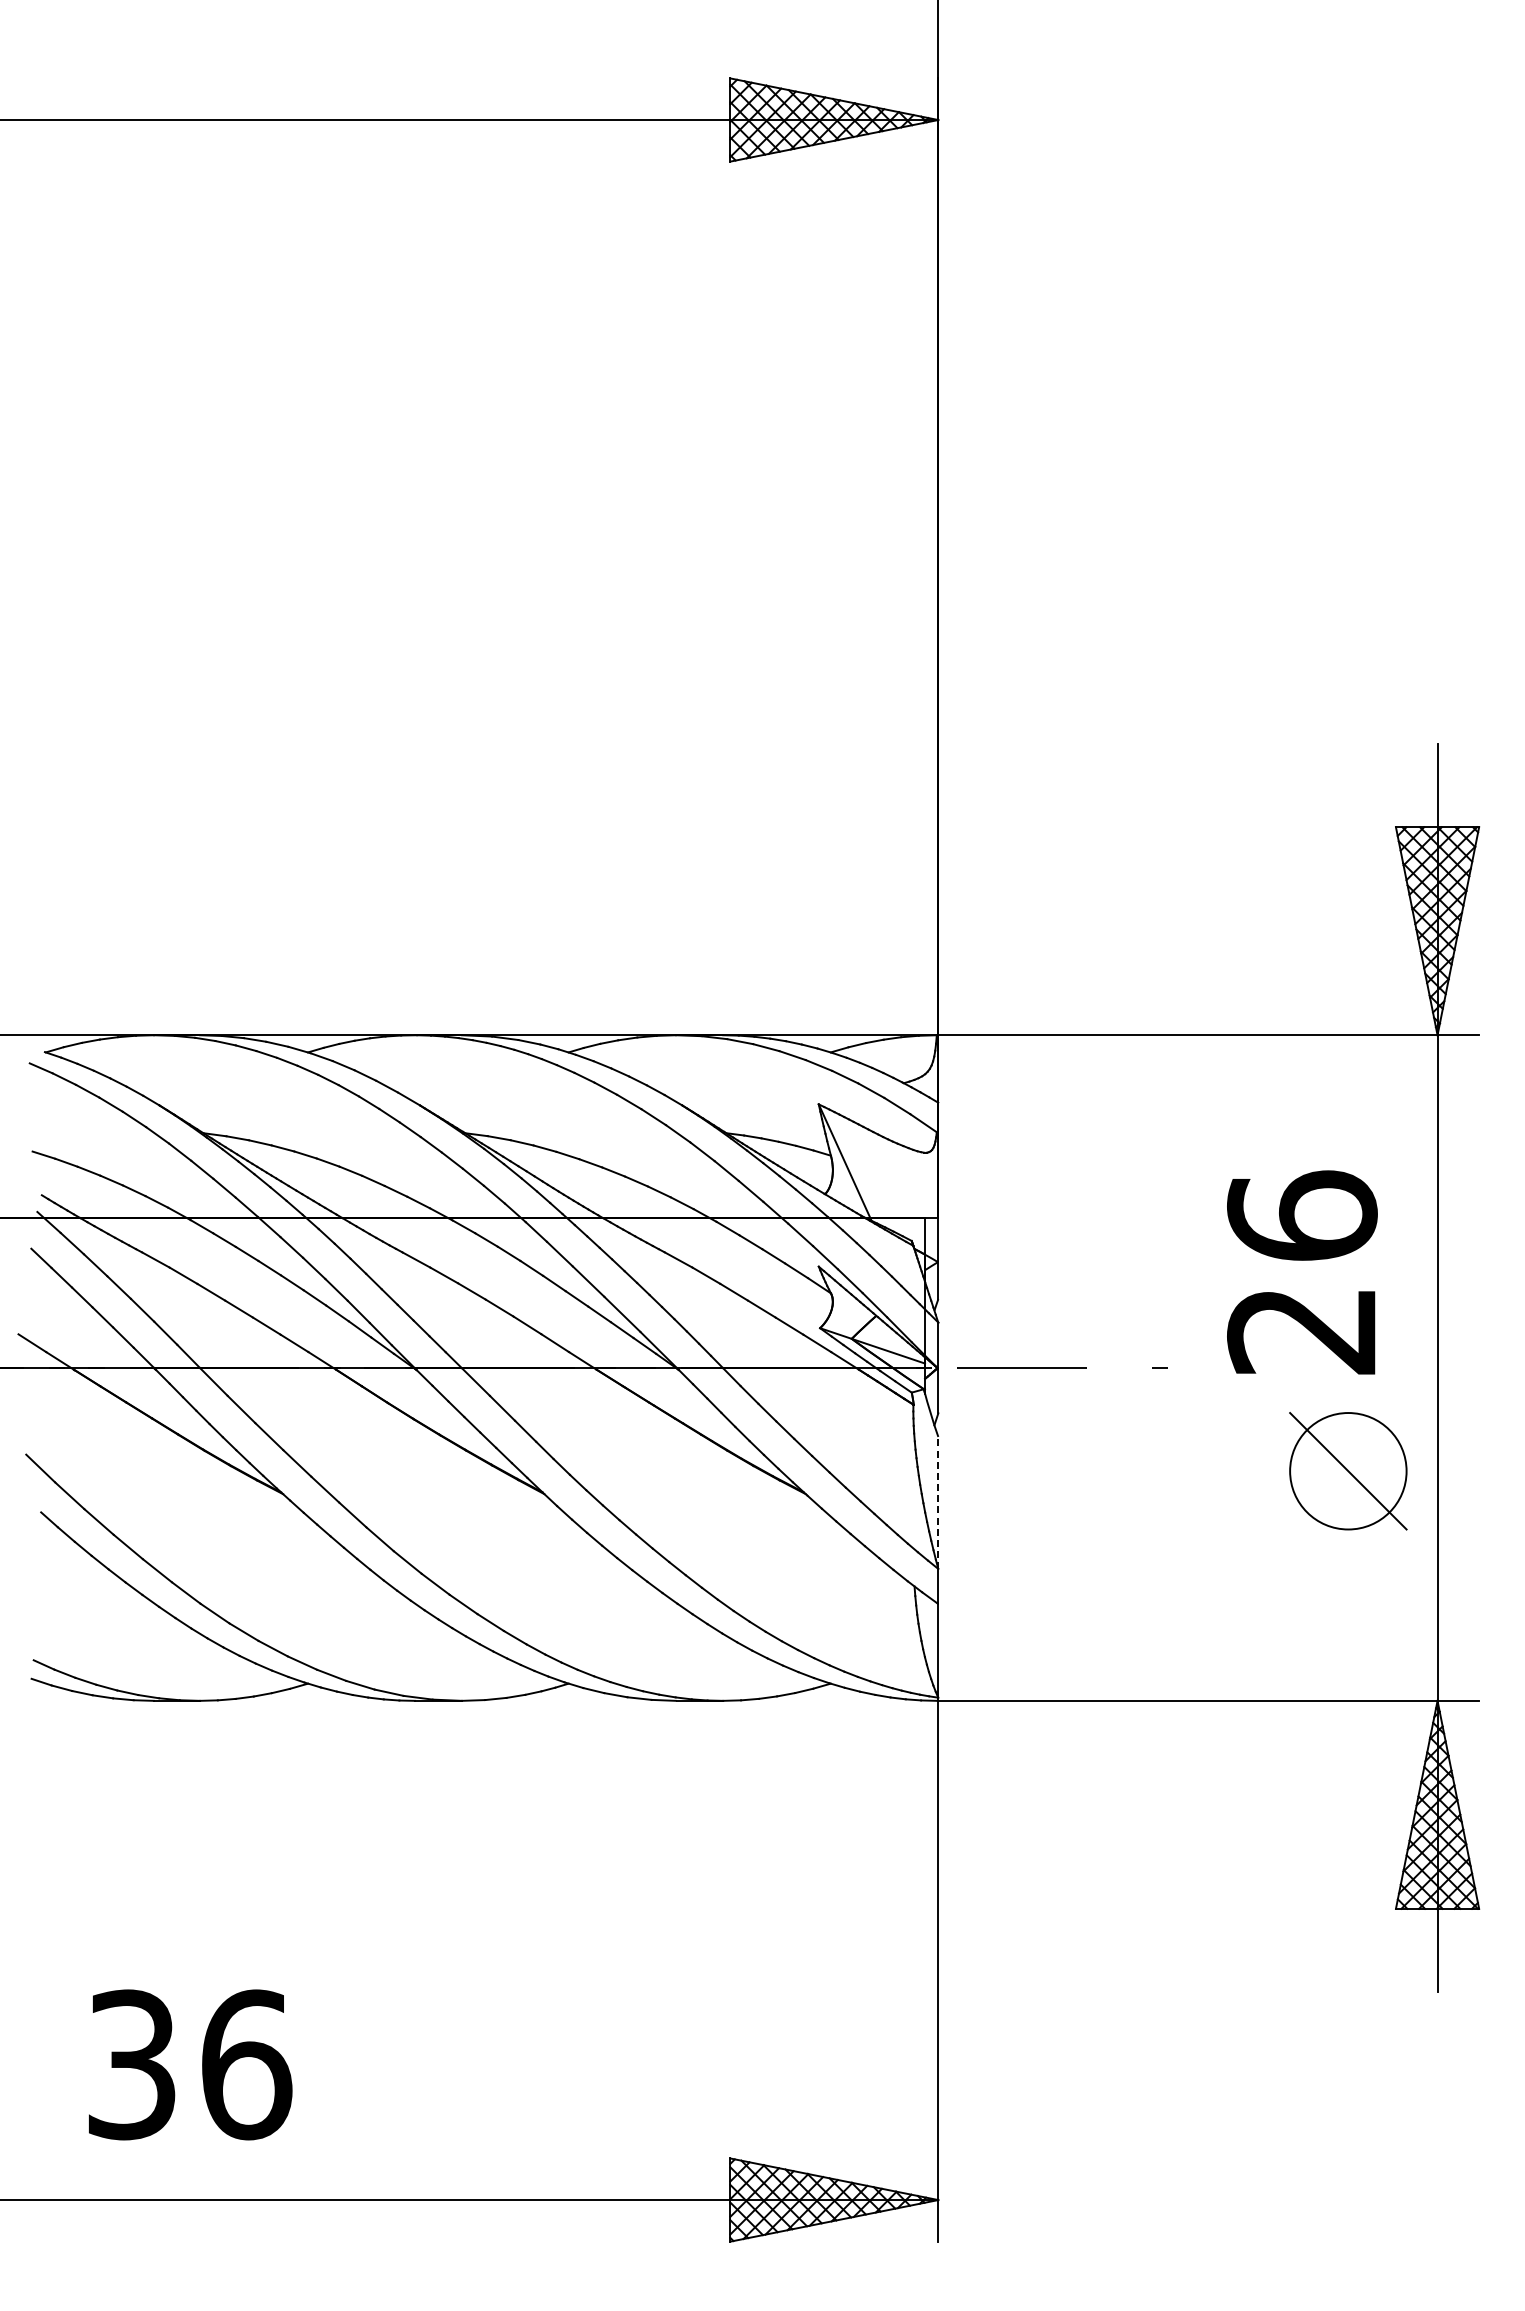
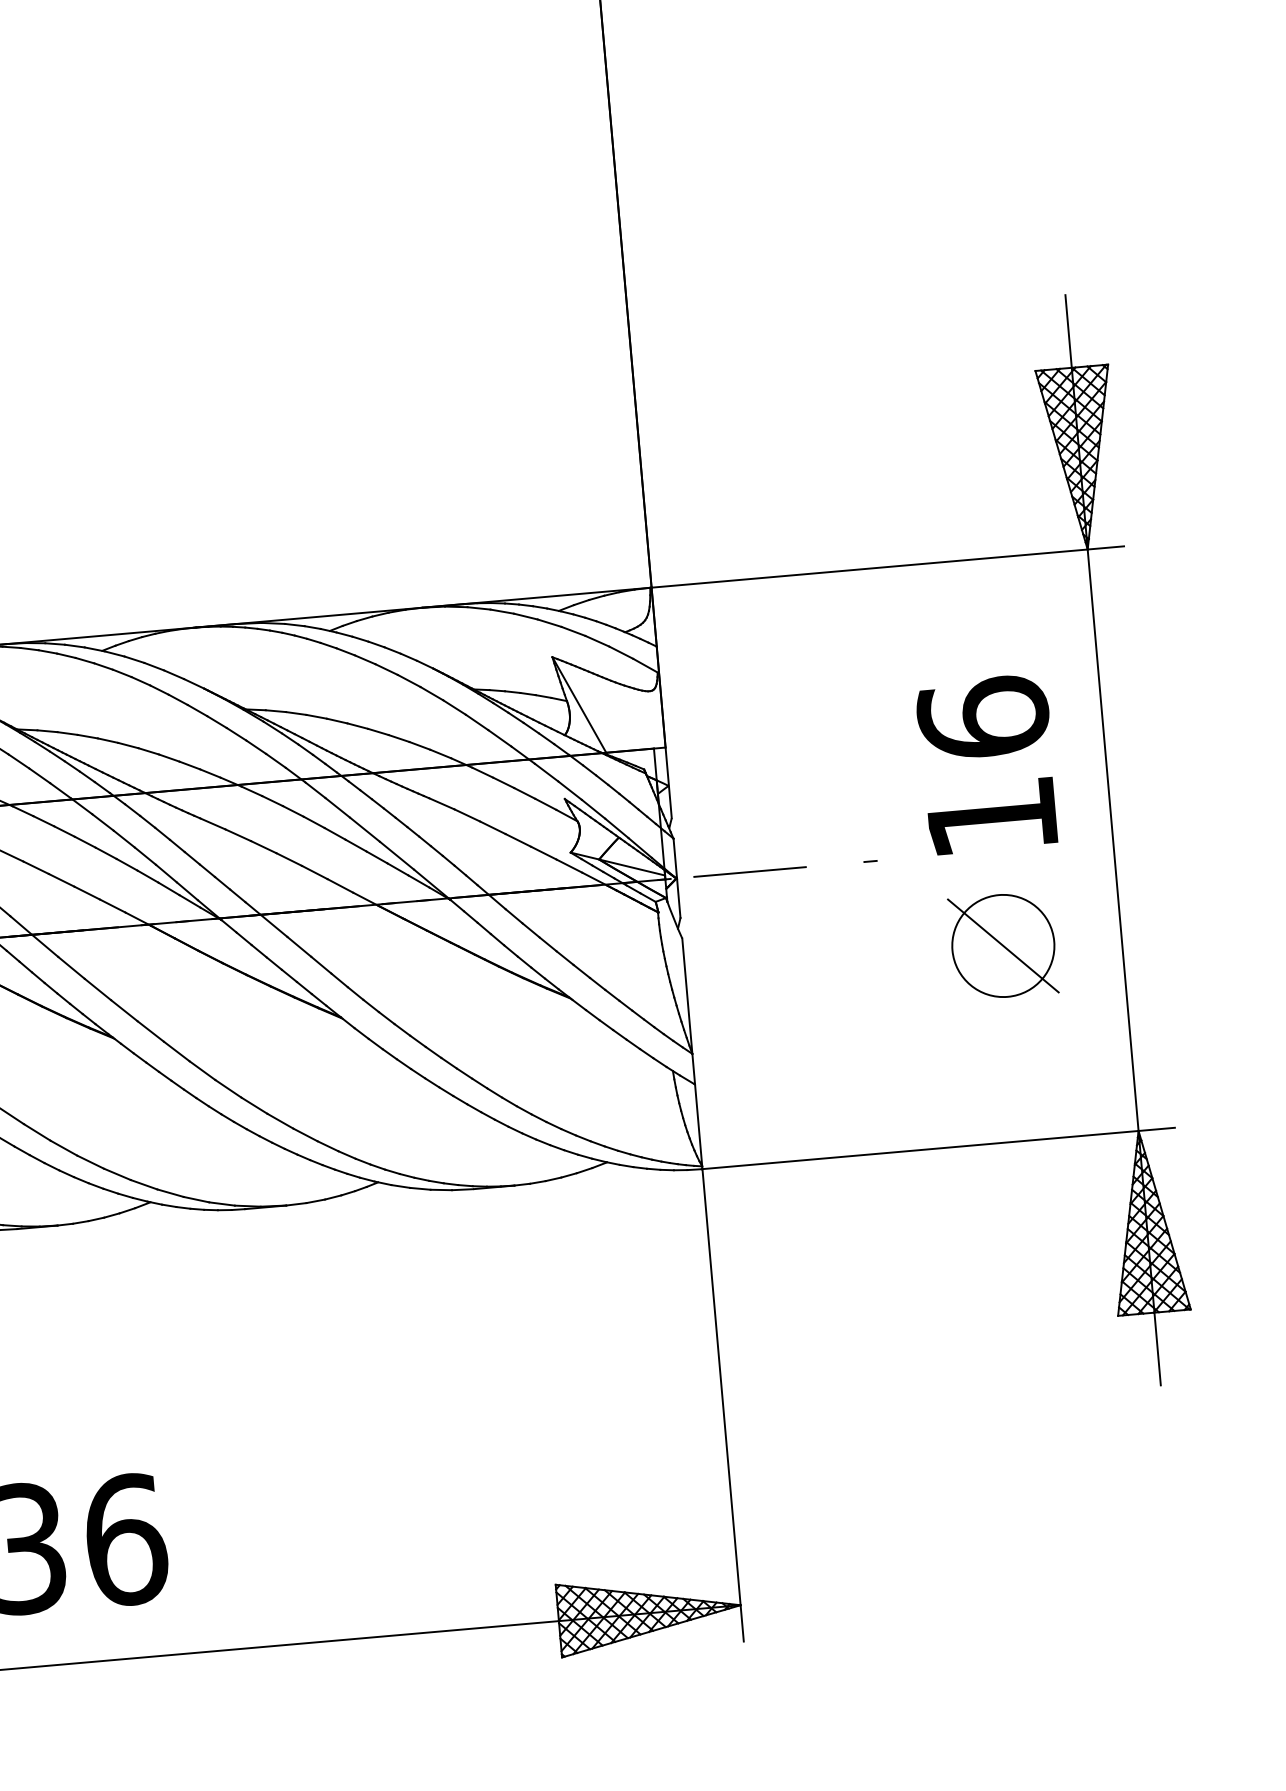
text: (1301, 1331) -> (991, 818), 26 -> 16
part: (1348, 1471) -> (1003, 946), moved
line: (938, 1502) -> (687, 995), dashed -> solid

